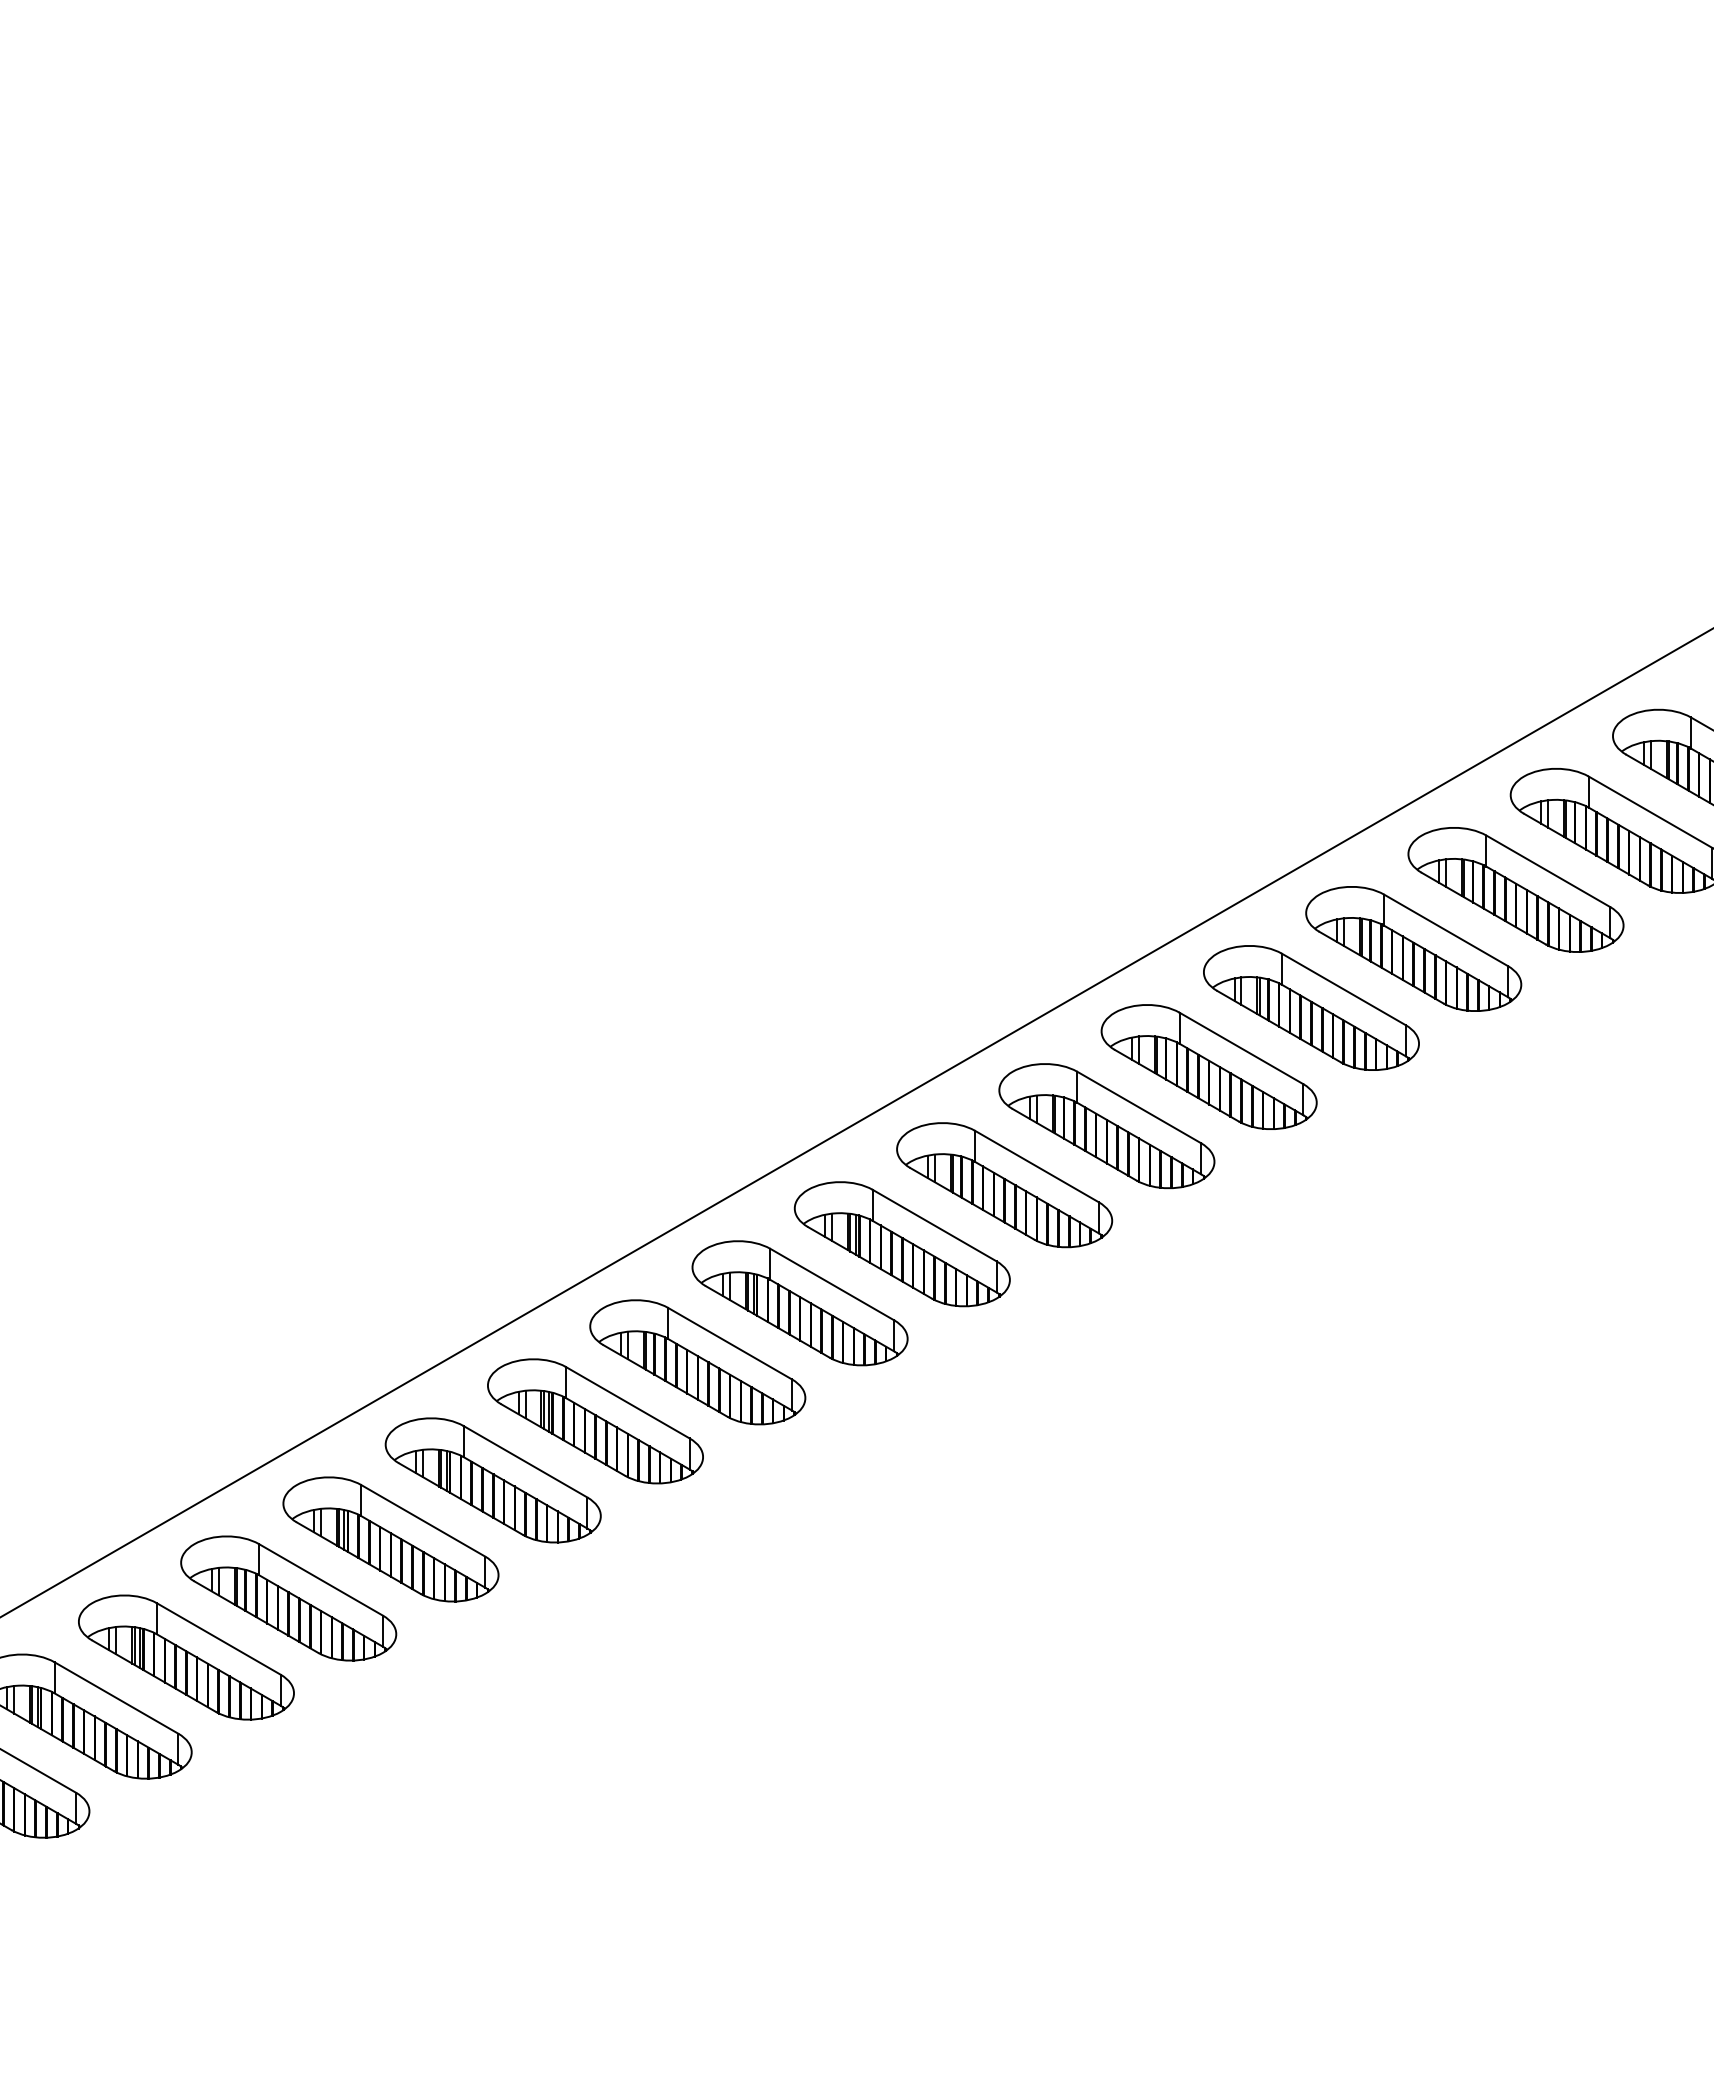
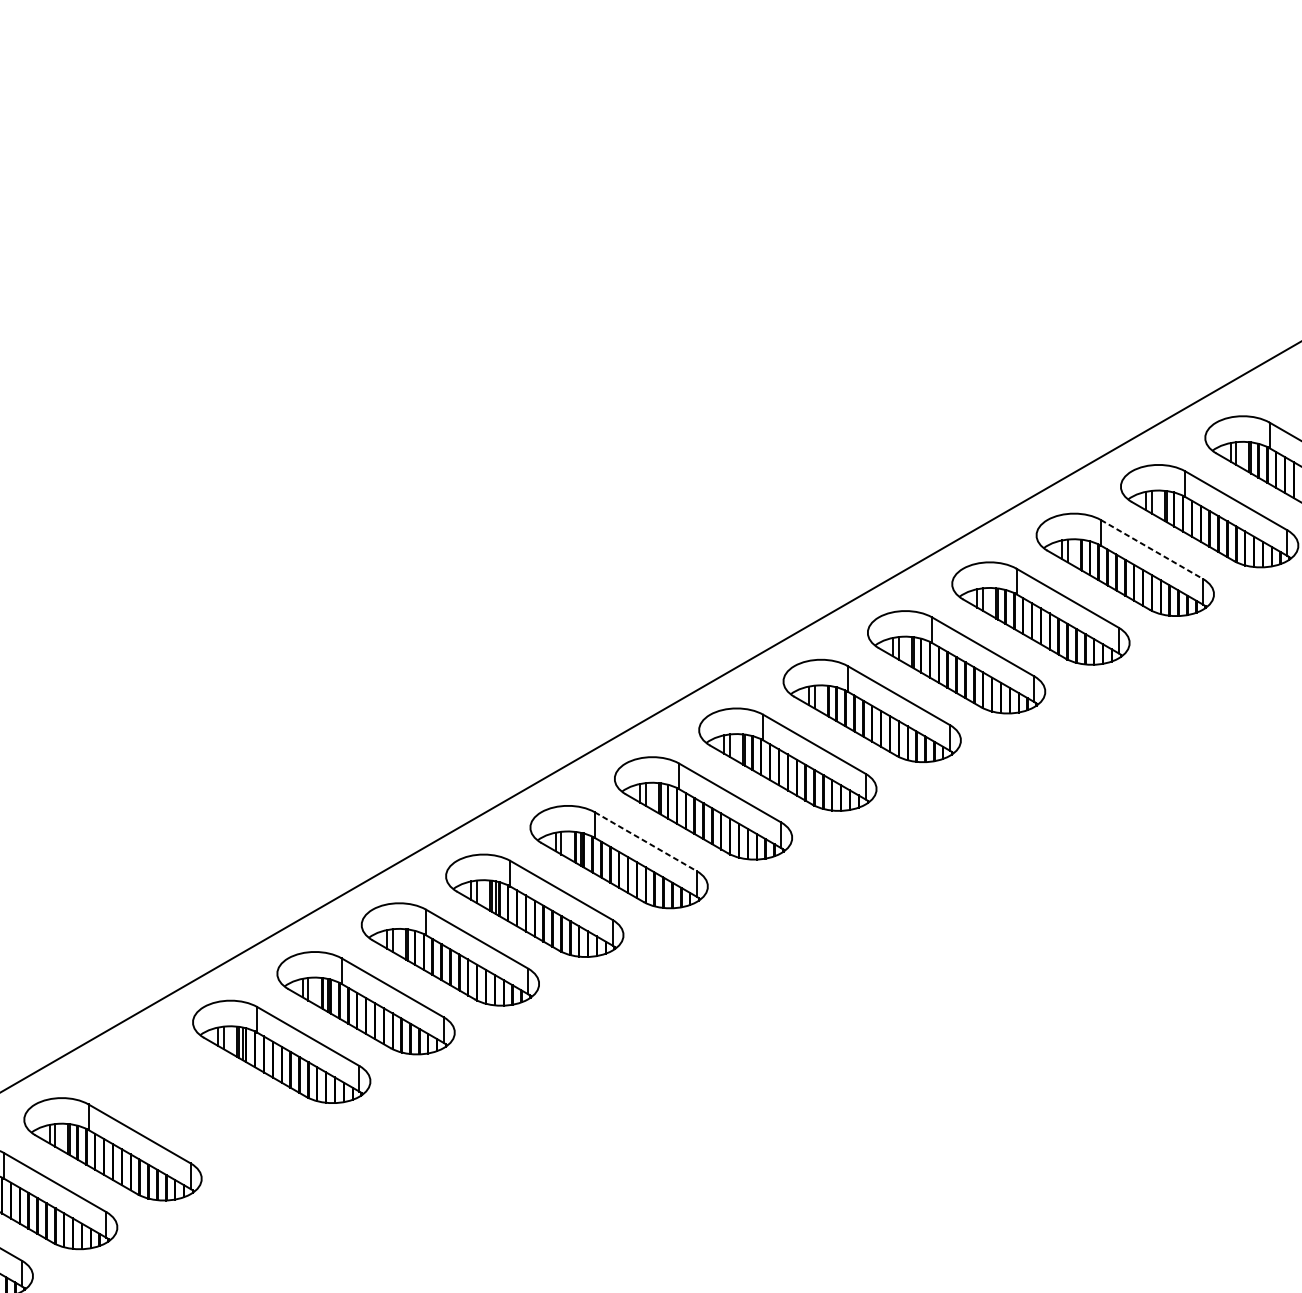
line: (1548, 871) -> (1152, 549), solid -> dashed
line: (935, 1225) -> (646, 841), solid -> dashed
part: (390, 1539) -> (196, 1100), removed

